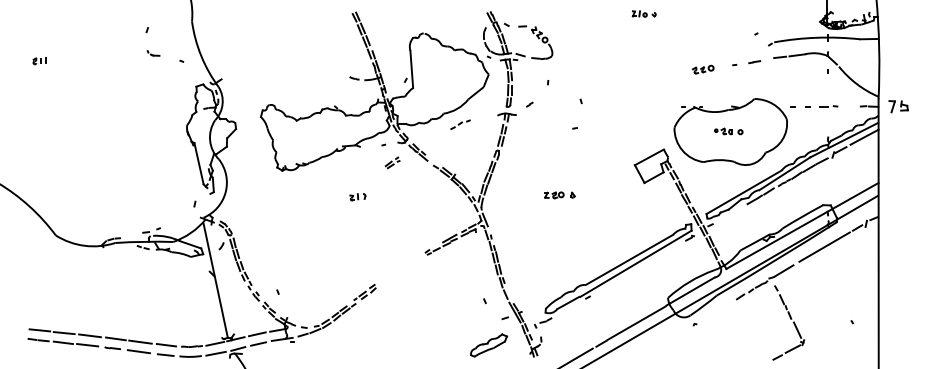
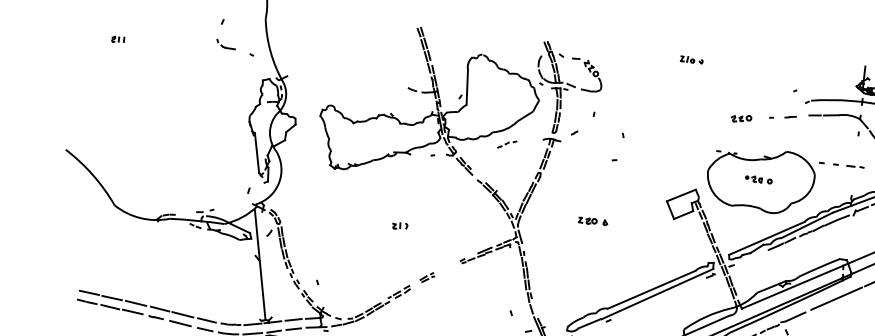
part: (153, 53) -> (226, 44), size x1.67
part: (392, 162) -> (427, 277), moved
part: (357, 197) -> (399, 226), moved

